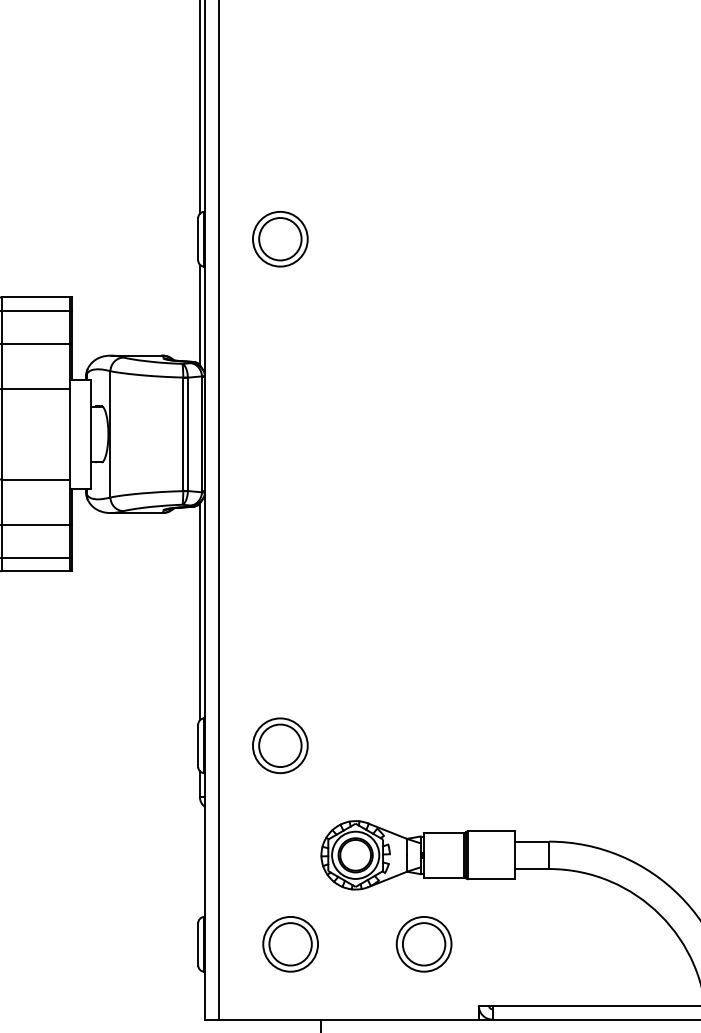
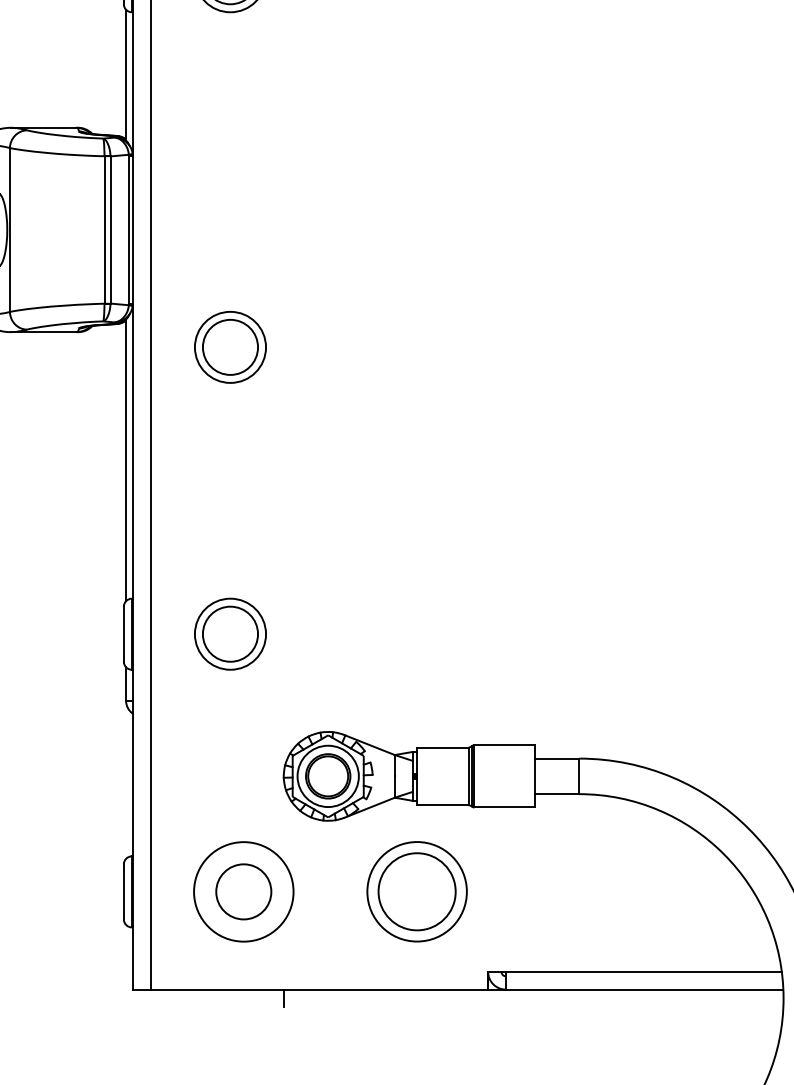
part: (280, 524) -> (230, 346), added
circle: (290, 943) -> (243, 890), size x1.4
part: (423, 944) -> (416, 892), size x1.4

